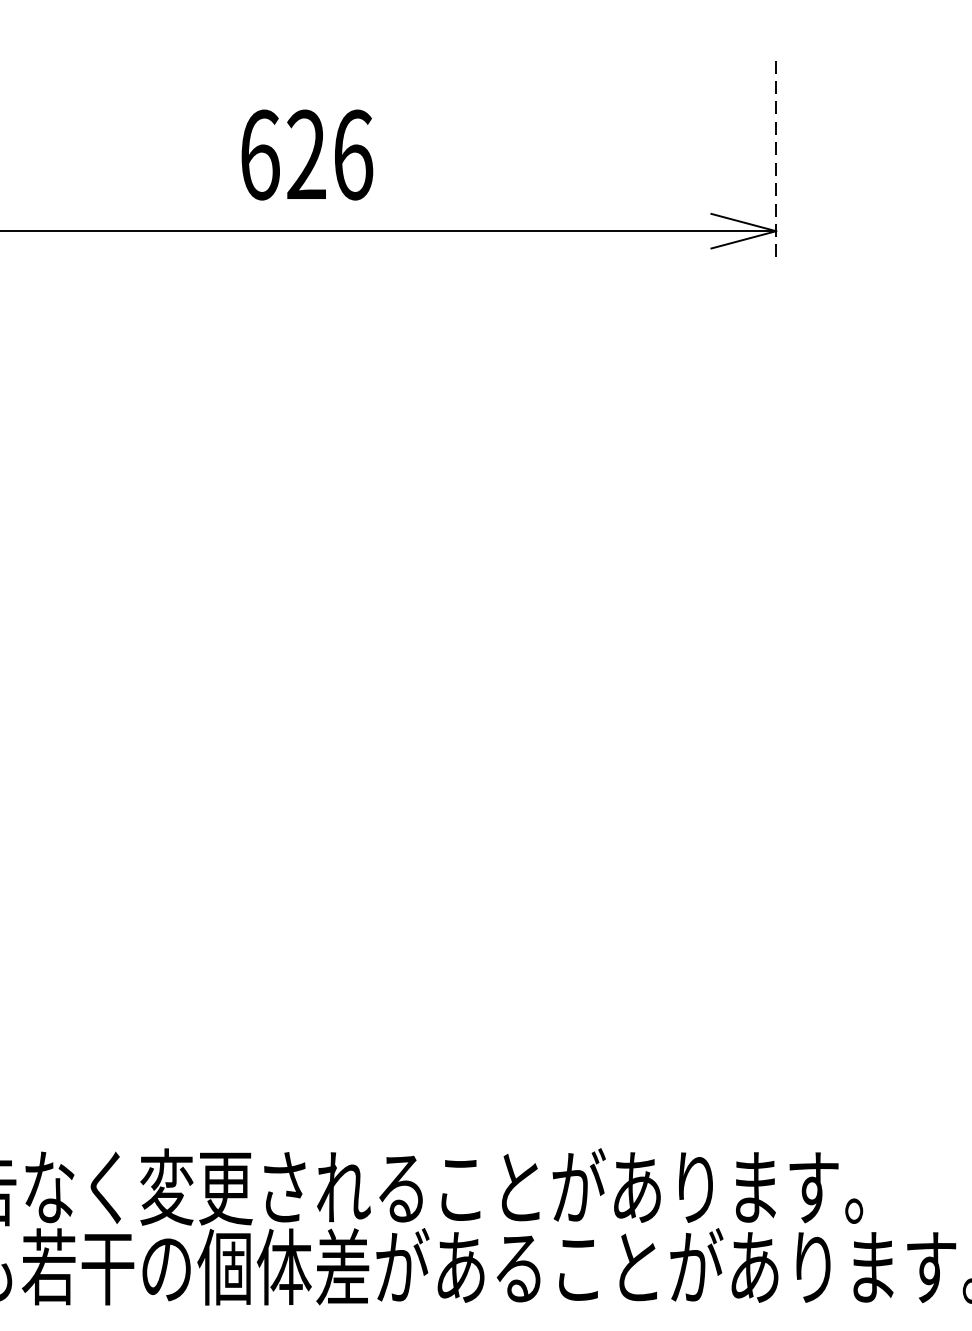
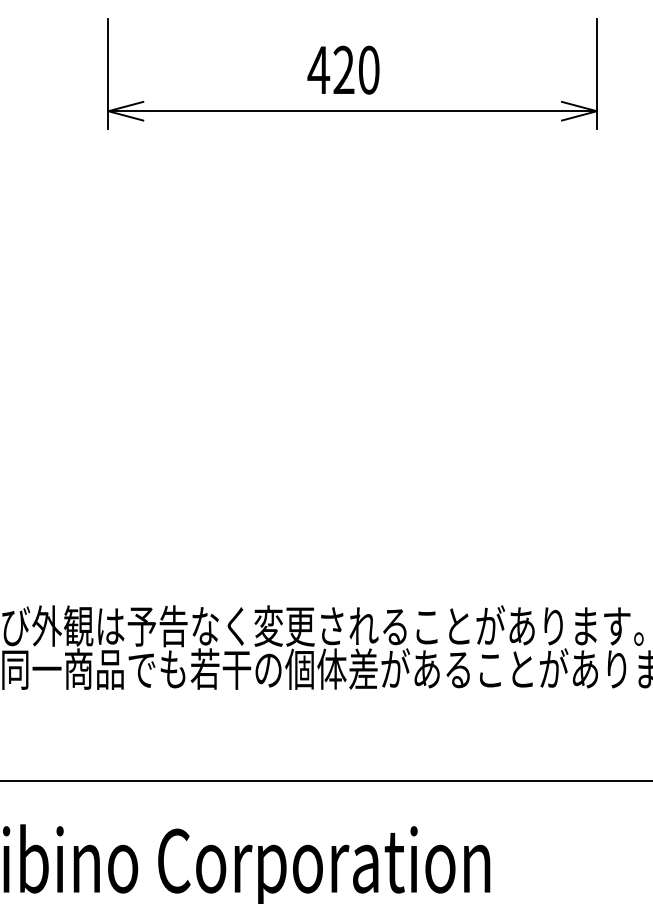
text: (305, 153) -> (343, 69), 626 -> 420
line: (775, 163) -> (596, 74), dashed -> solid

